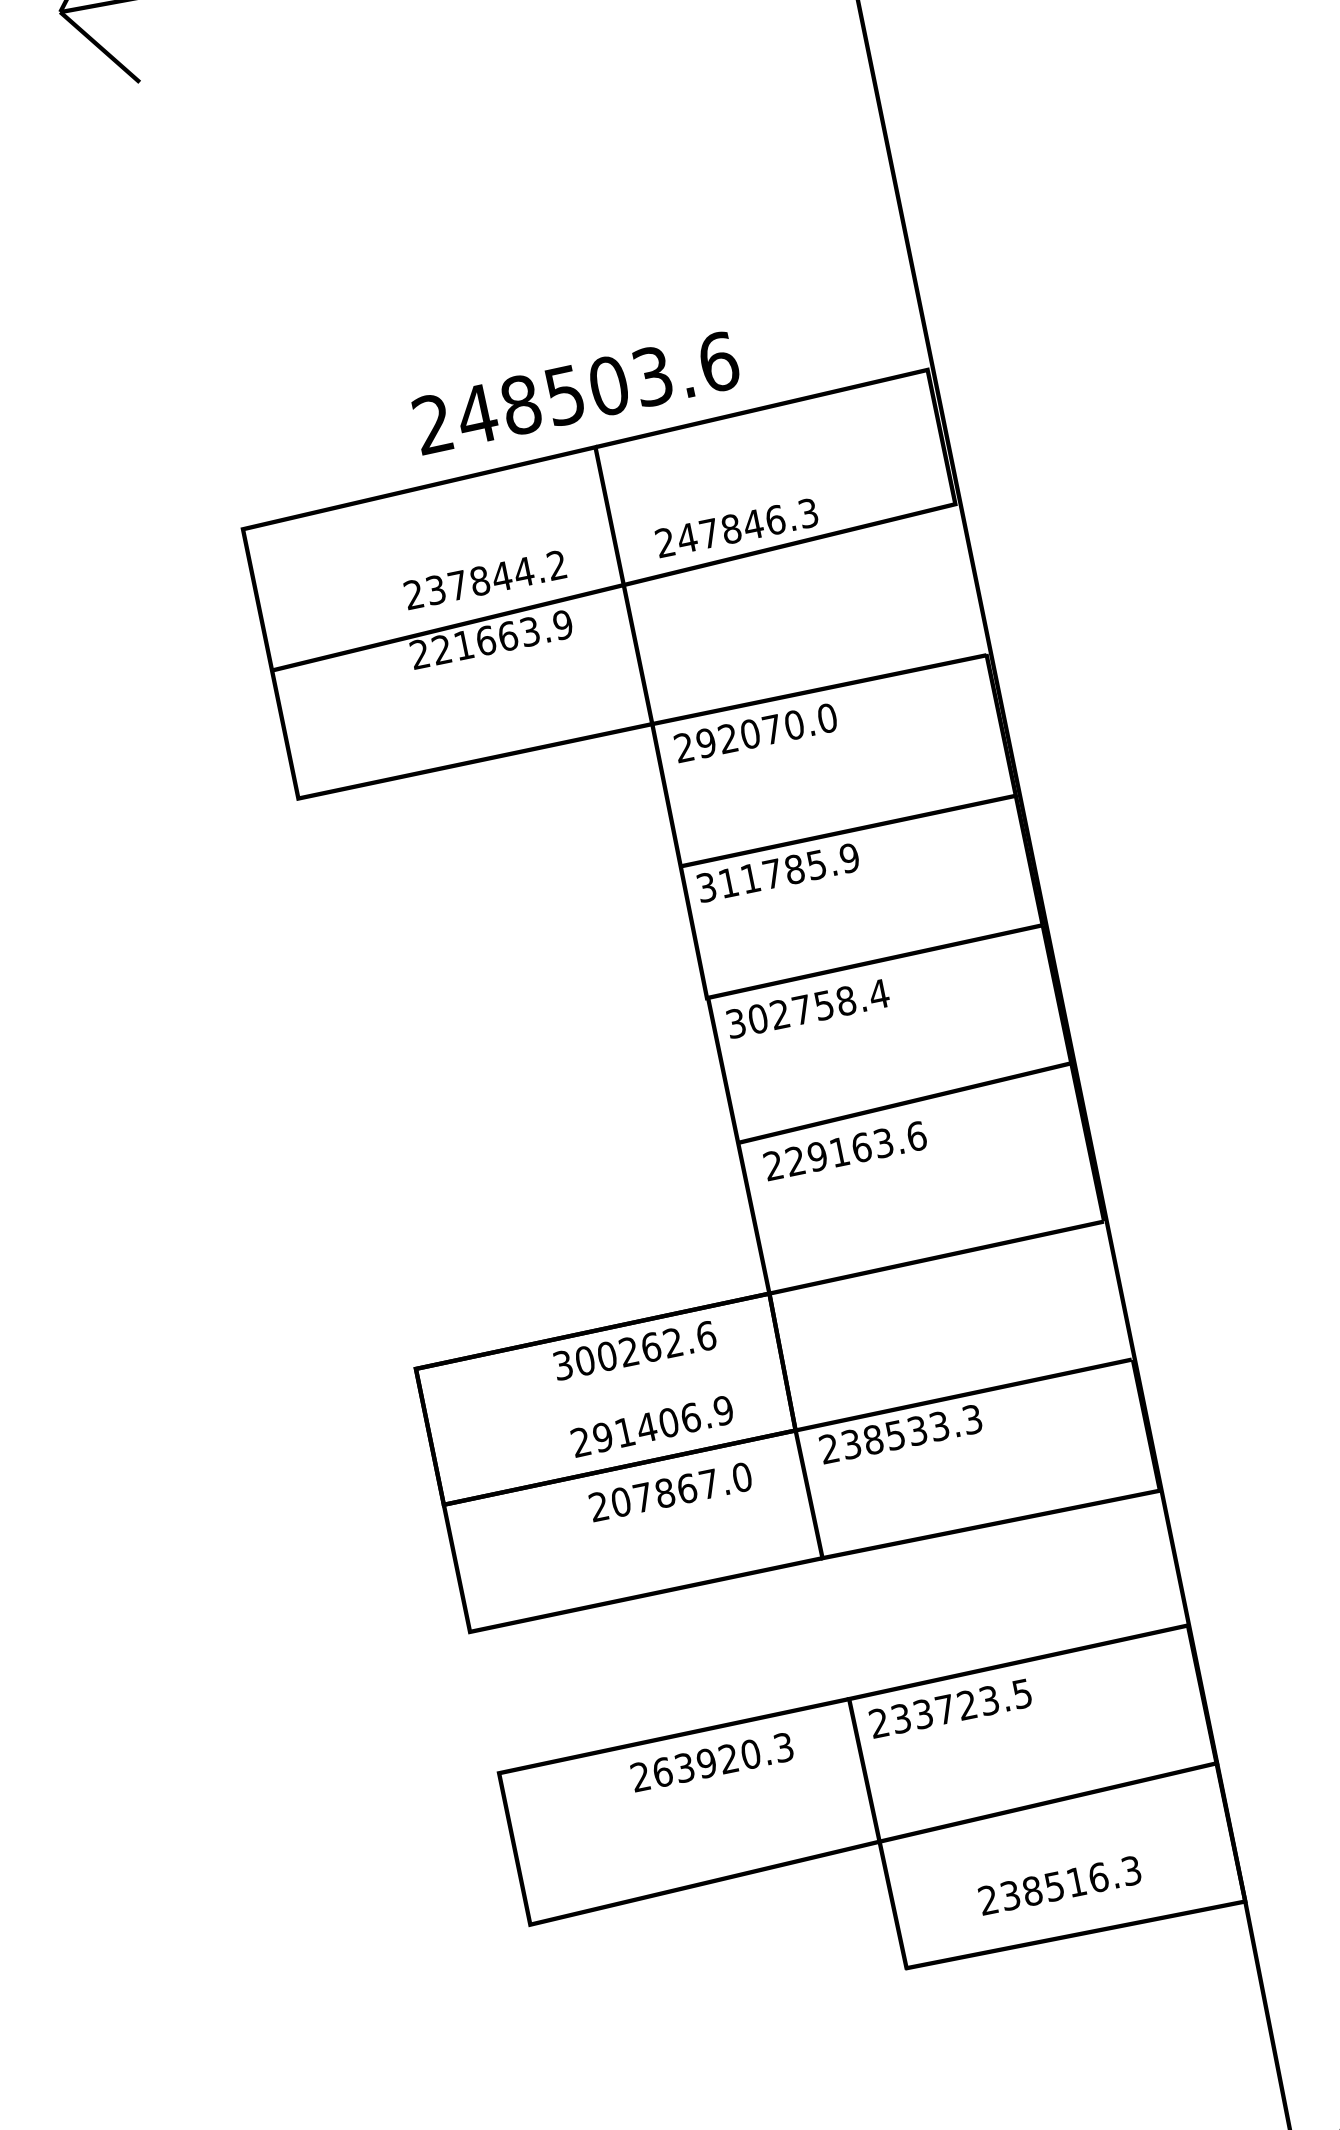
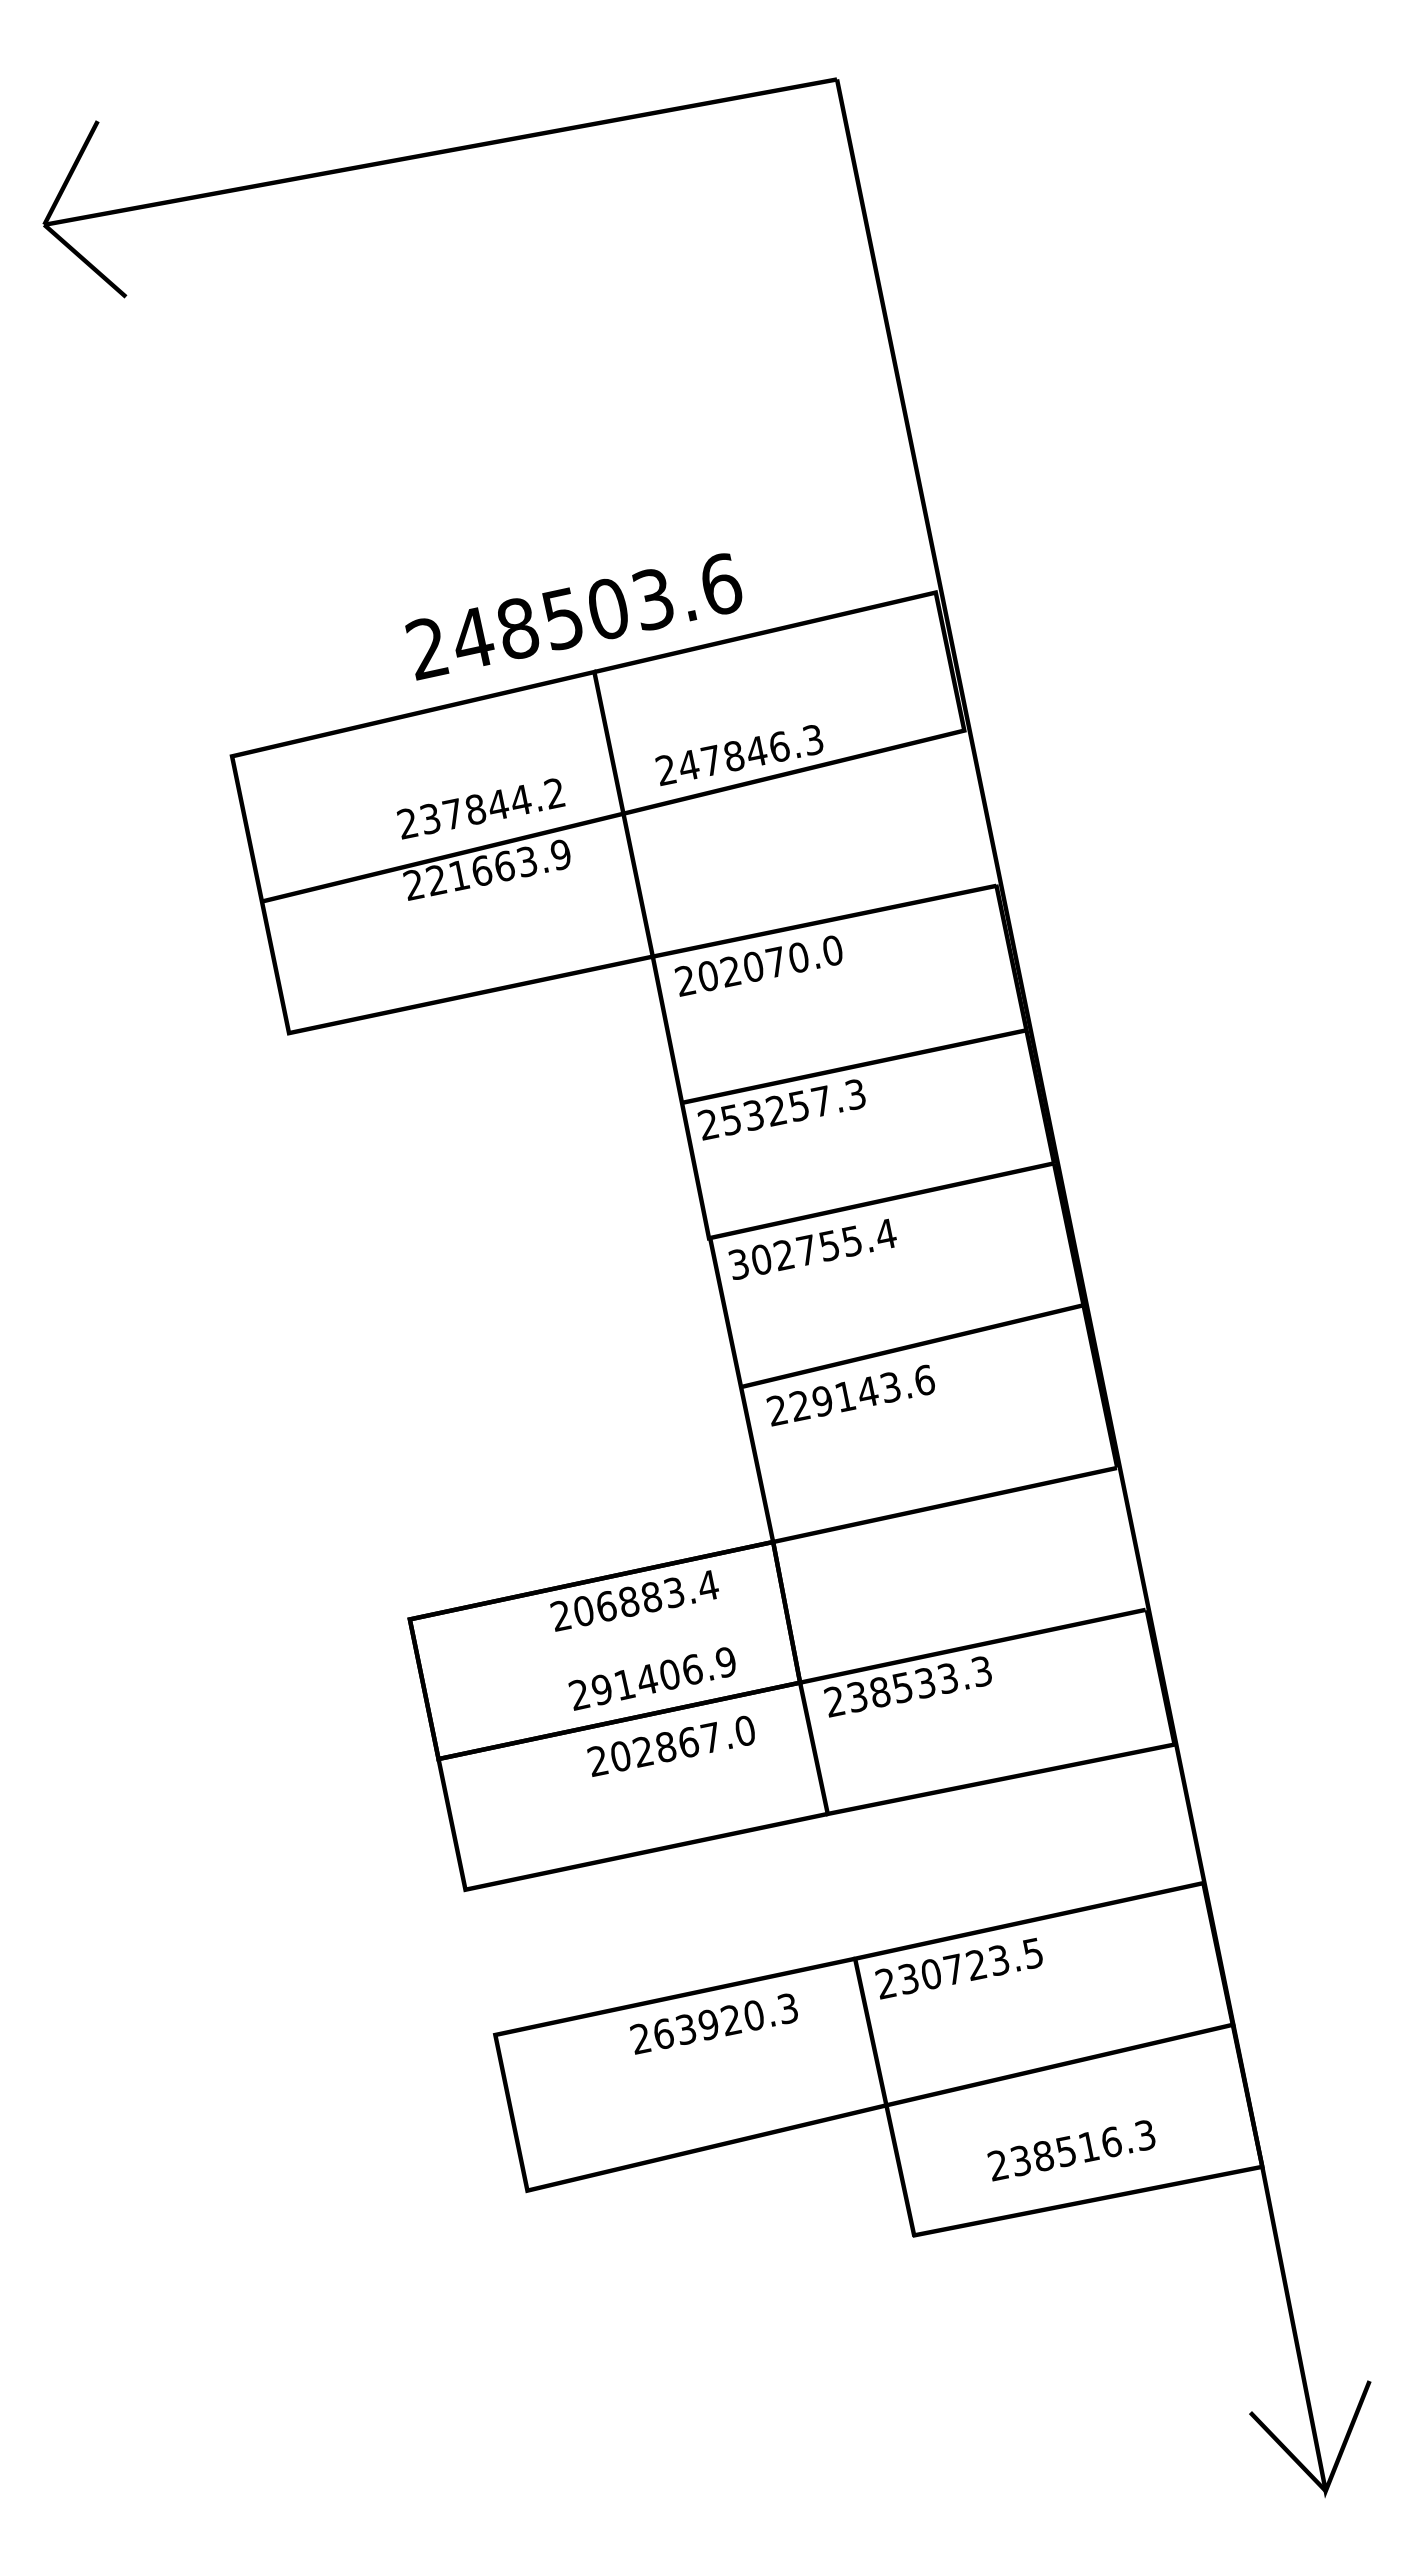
text: (705, 743) -> (707, 976), 292070.0 -> 202070.0
text: (777, 872) -> (781, 1109), 311785.9 -> 253257.3
text: (845, 1000) -> (851, 1240), 302758.4 -> 302755.4
text: (862, 1147) -> (868, 1391), 229163.6 -> 229143.6
text: (634, 1350) -> (634, 1600), 300262.6 -> 206883.4
text: (642, 1497) -> (642, 1751), 207867.0 -> 202867.0
text: (923, 1714) -> (931, 1974), 233723.5 -> 230723.5

